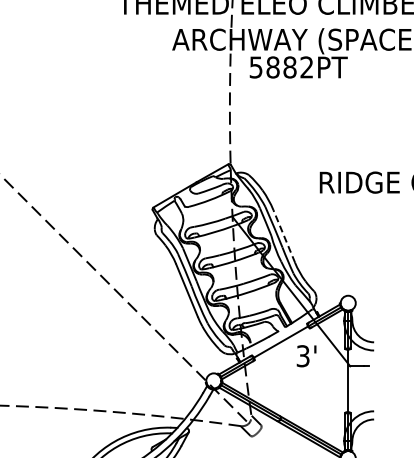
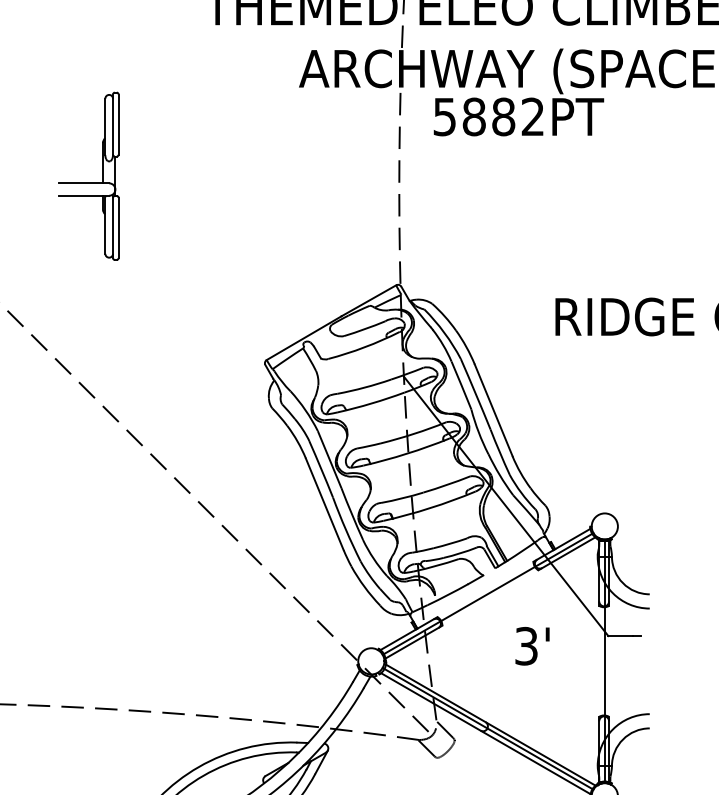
part: (51, 101) -> (89, 176), added
line: (284, 235) -> (494, 408), dashed -> solid
text: (306, 356) -> (532, 646), moved

